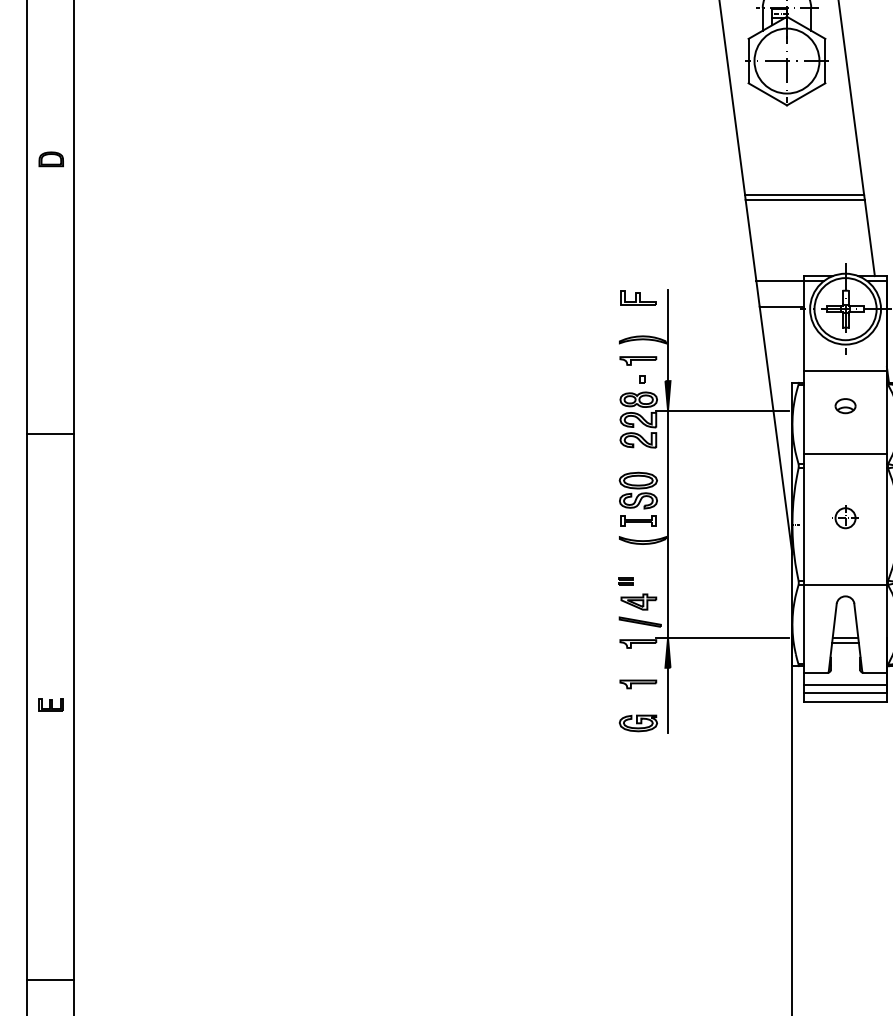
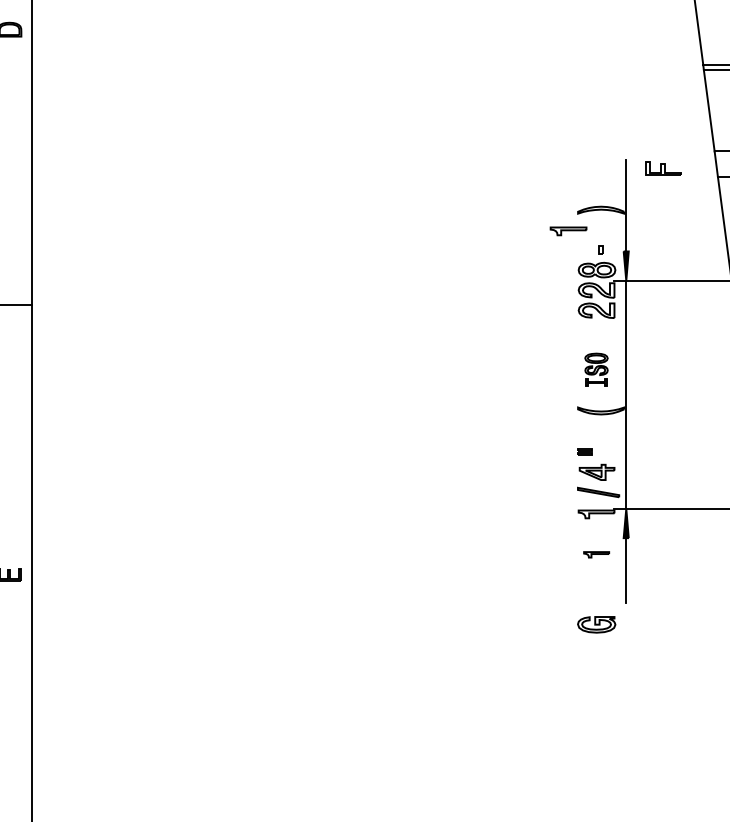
part: (638, 297) -> (663, 167), moved
part: (638, 360) -> (568, 230), moved
part: (637, 498) -> (595, 368), size x0.6
part: (638, 684) -> (596, 554), size x0.7
part: (637, 723) -> (595, 624), moved

